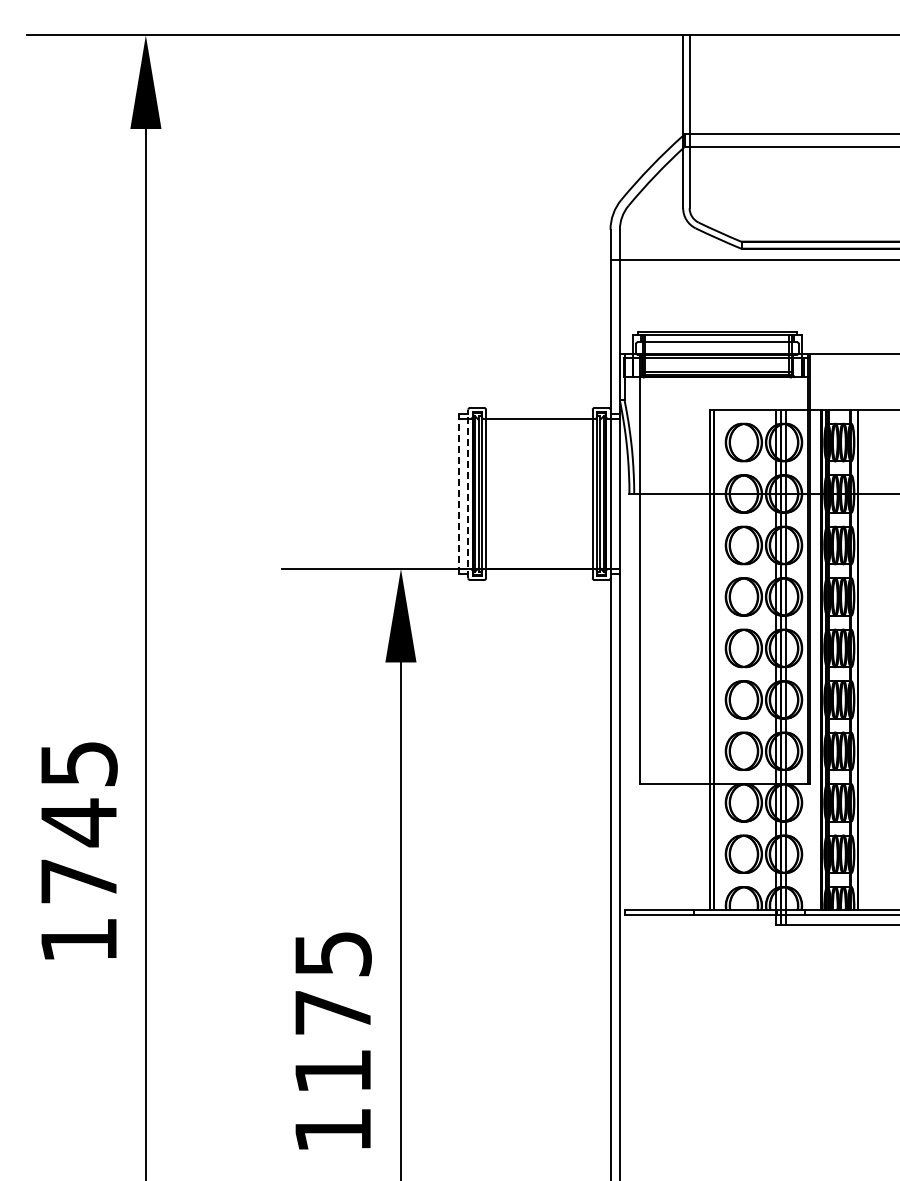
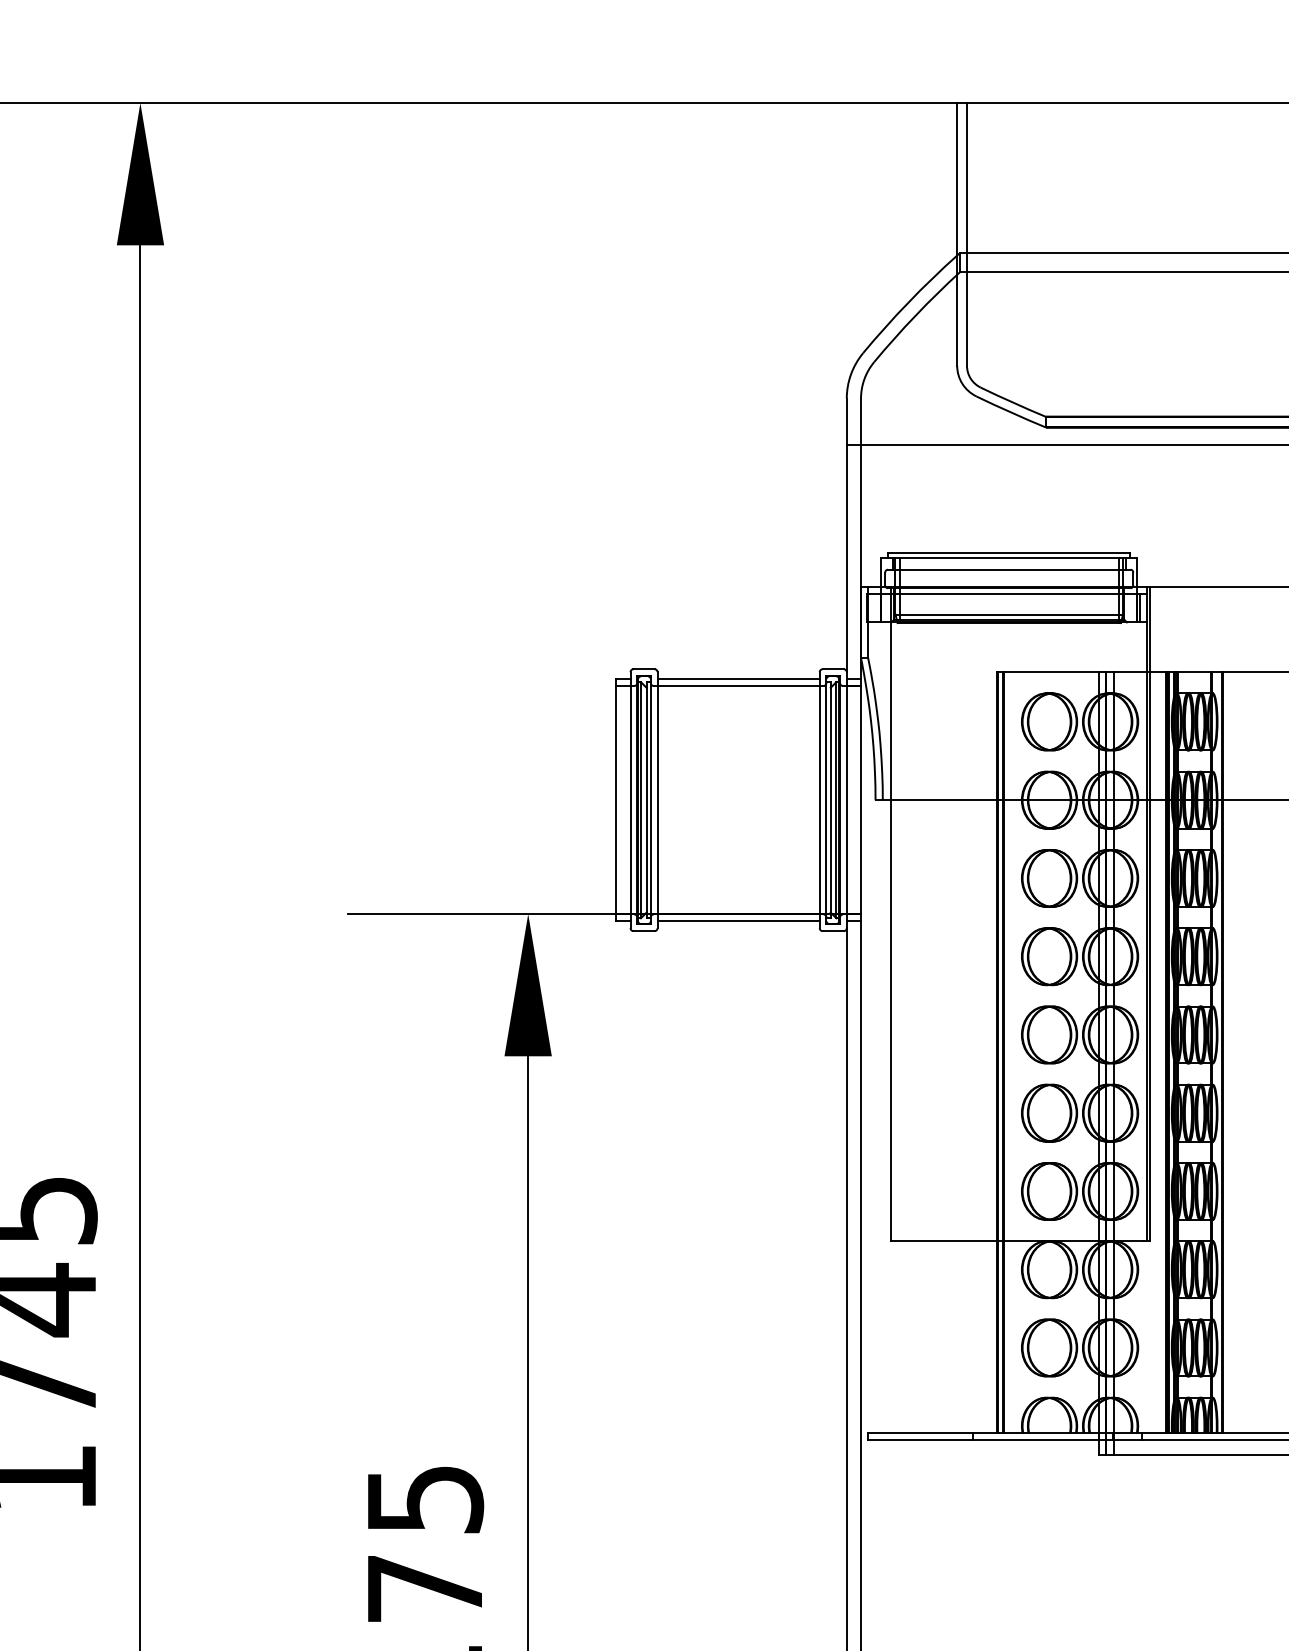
line: (539, 414) -> (738, 679), added
line: (468, 493) -> (630, 799), dashed -> solid
line: (458, 494) -> (615, 800), dashed -> solid
line: (539, 573) -> (738, 921), added

